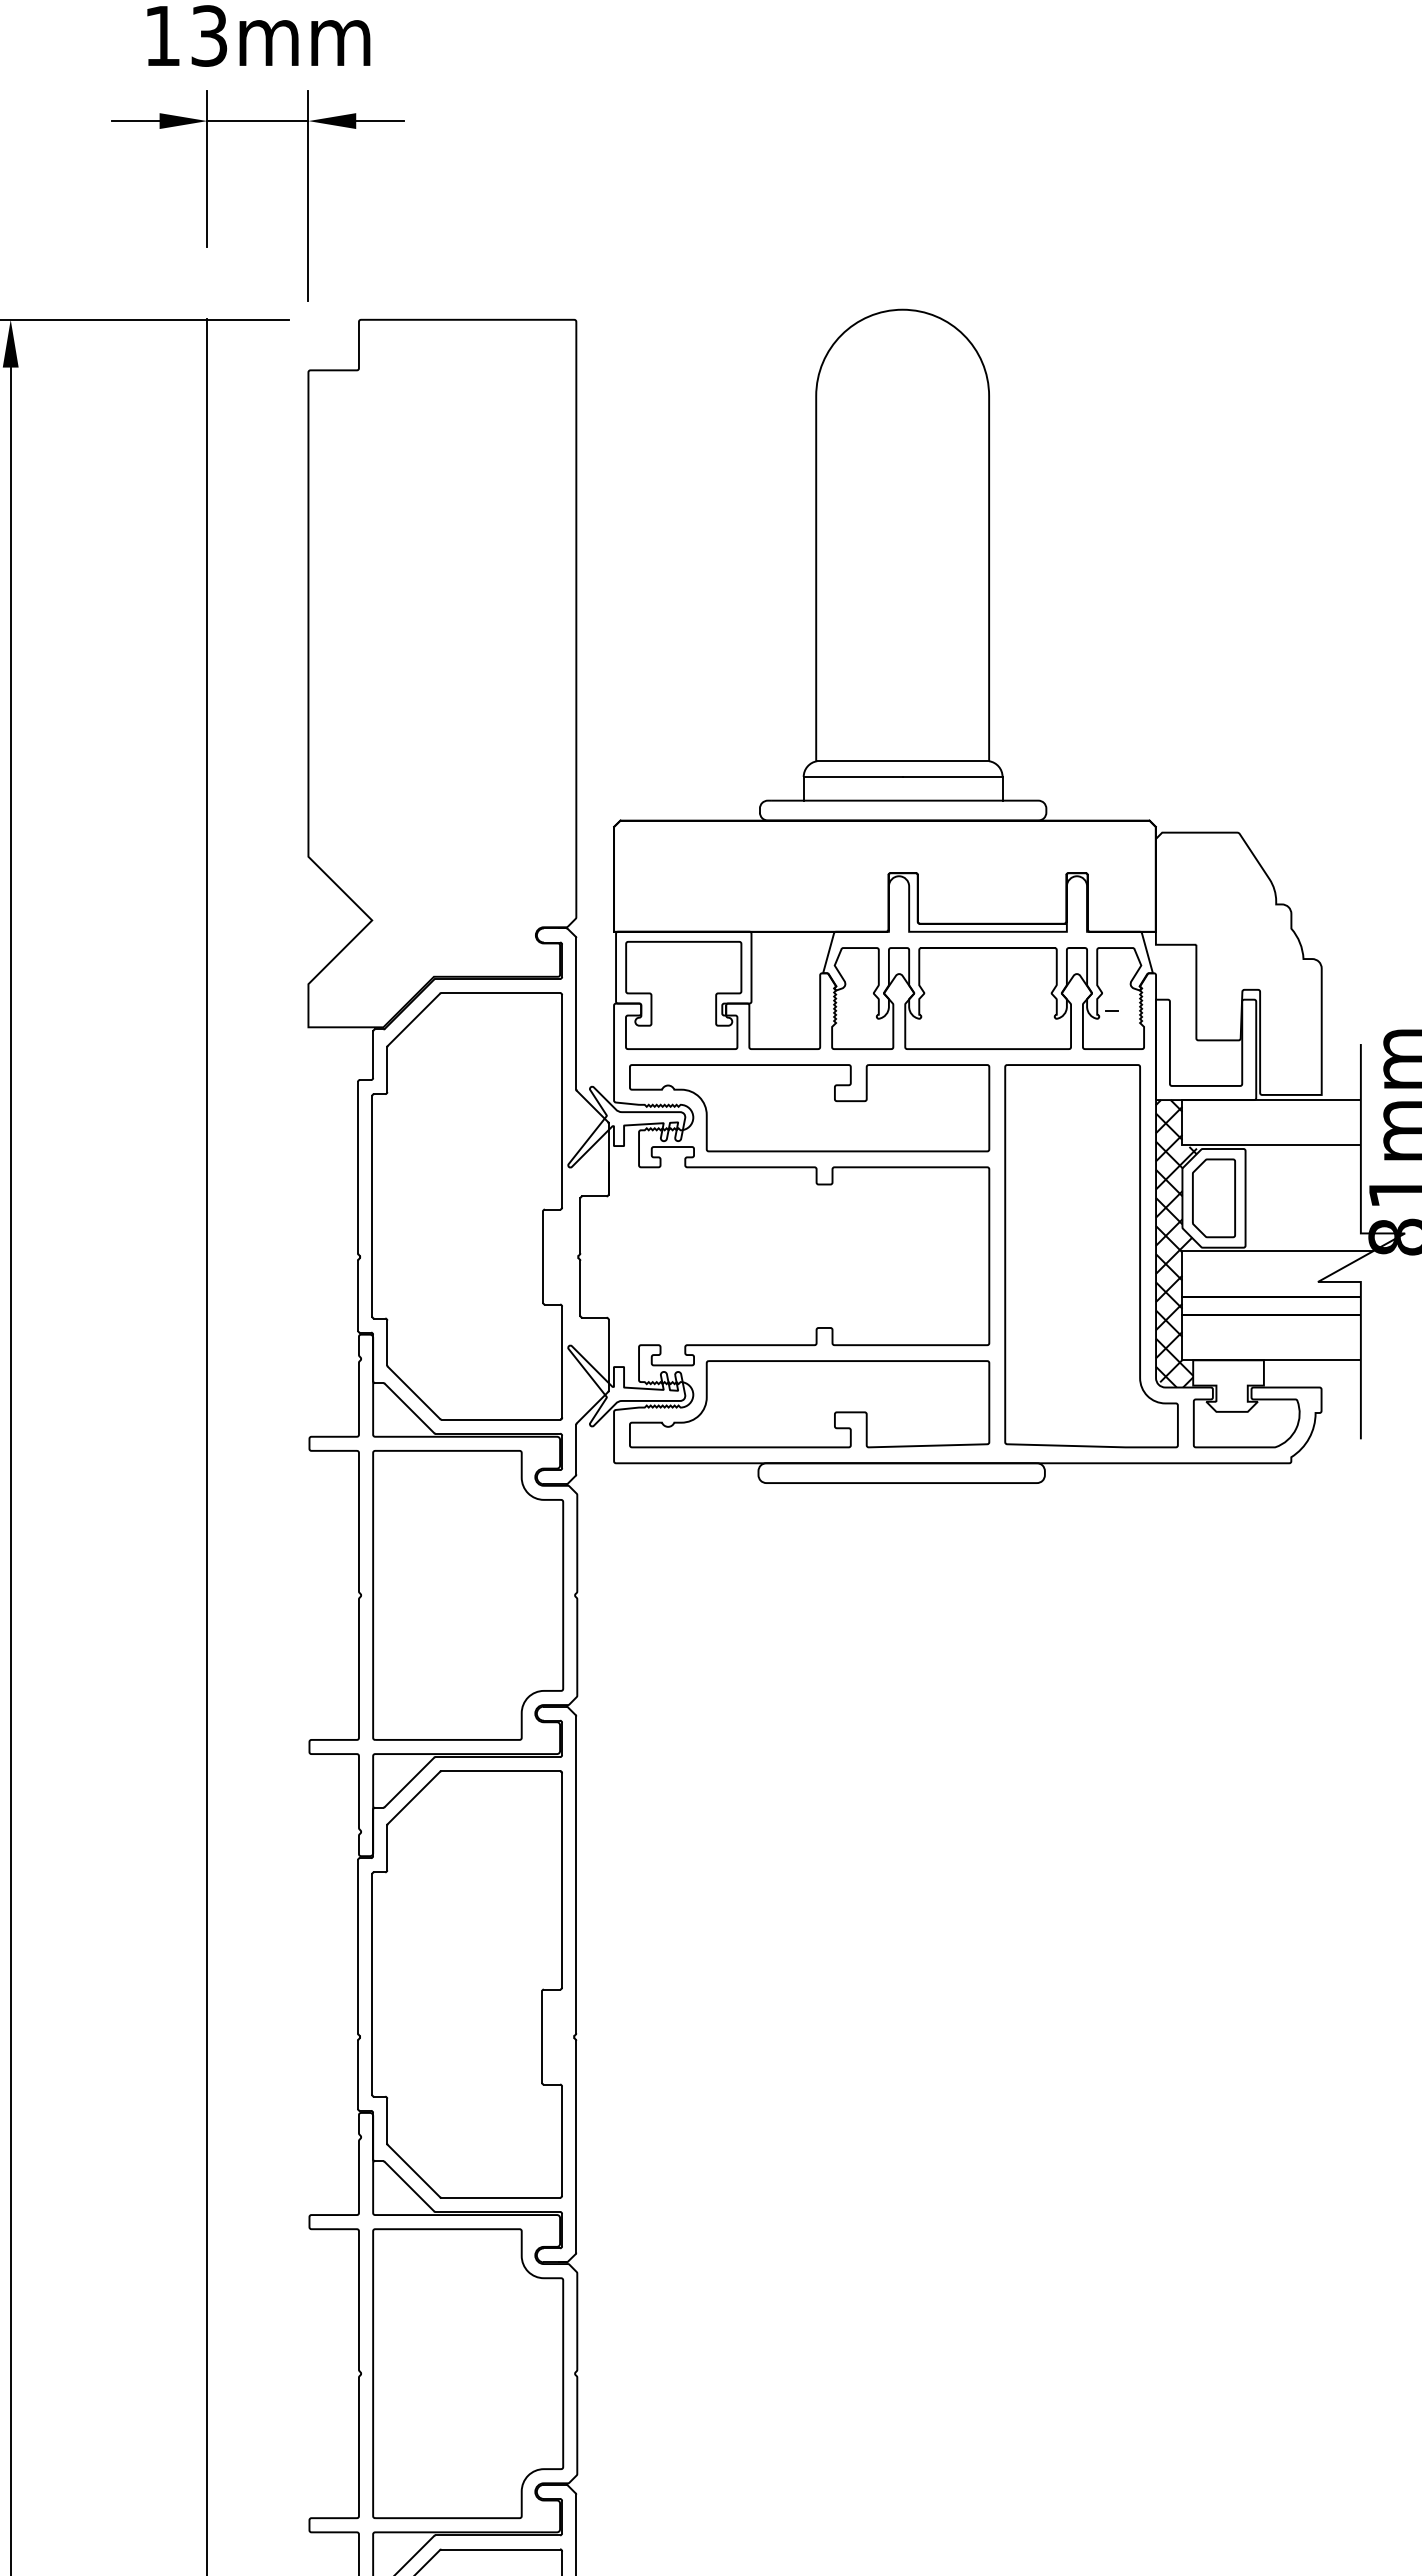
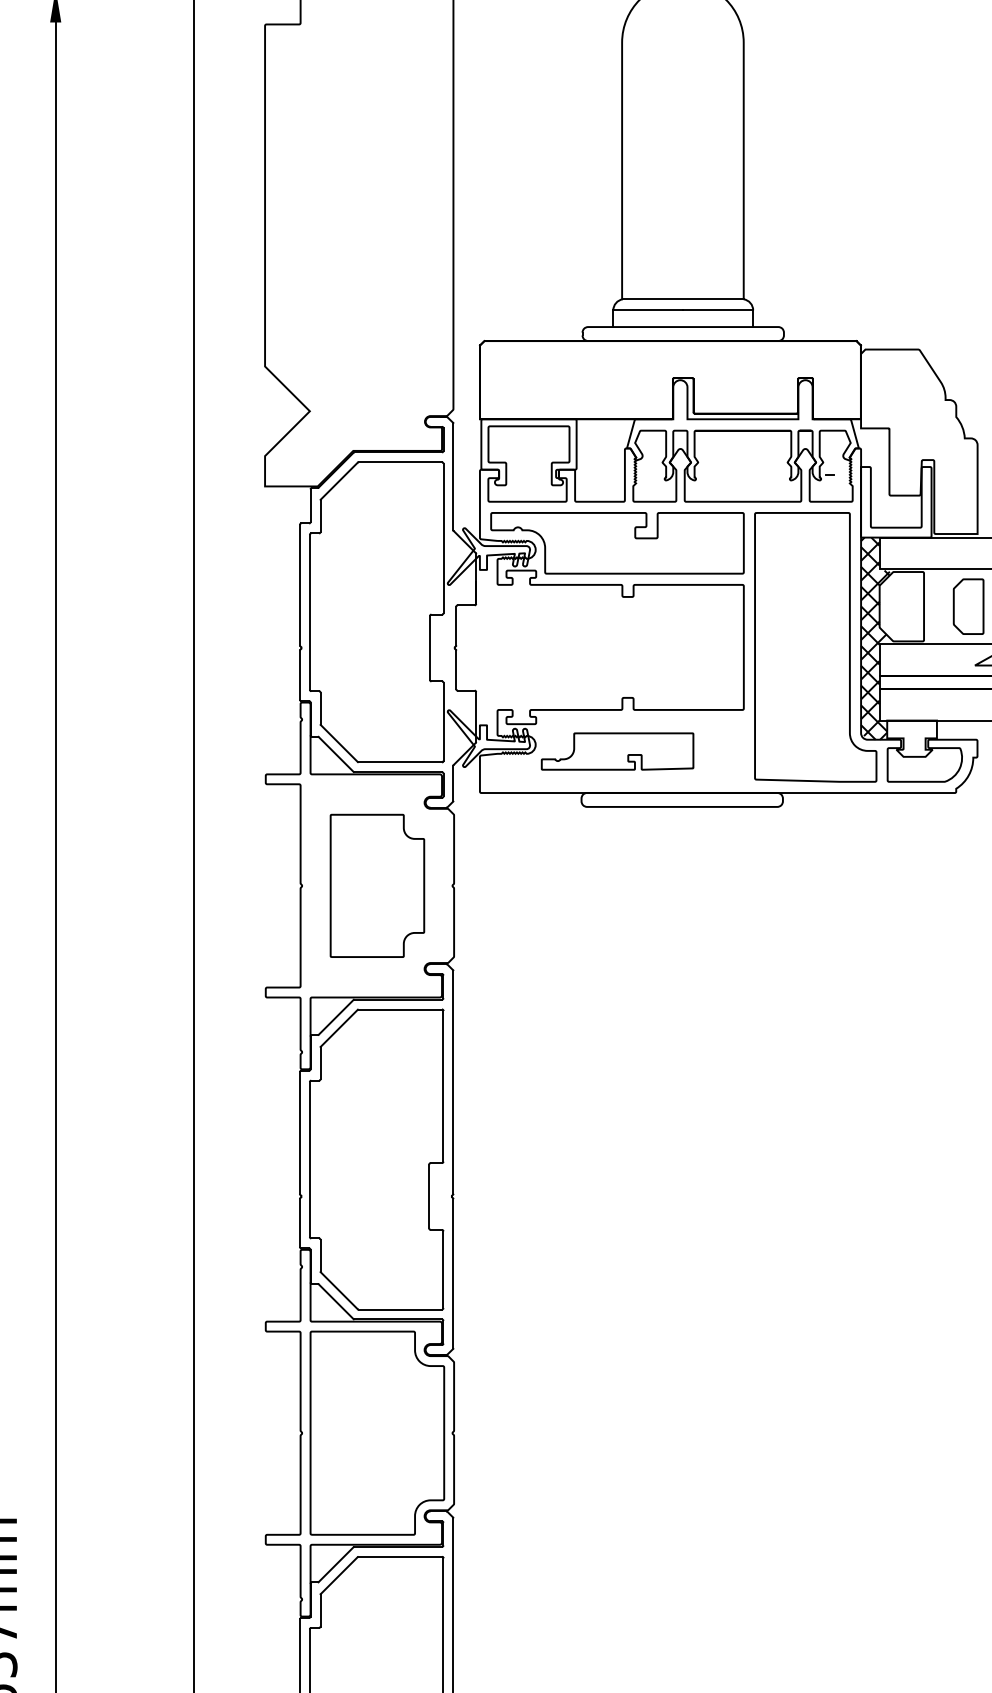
part: (1213, 1198) -> (968, 606), moved
part: (809, 1404) -> (617, 751), size x0.6
part: (468, 1595) -> (377, 885), size x0.7

